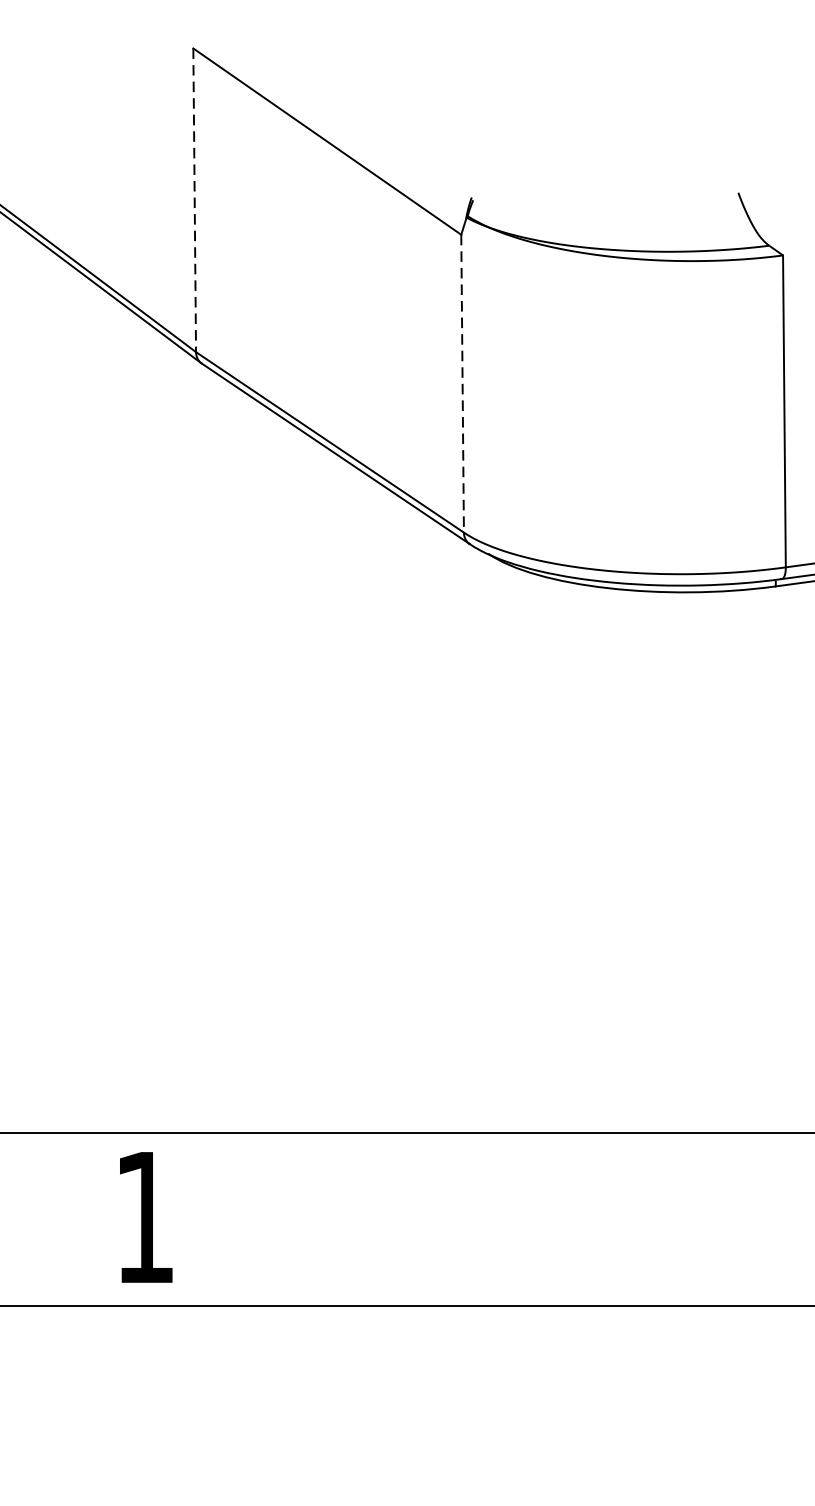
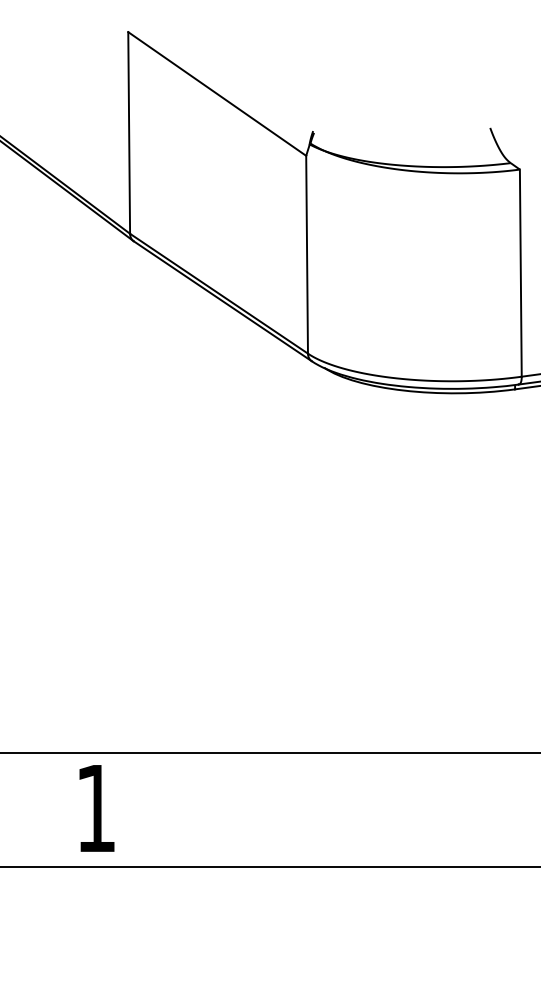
line: (195, 199) -> (129, 132), dashed -> solid
line: (463, 383) -> (307, 254), dashed -> solid

